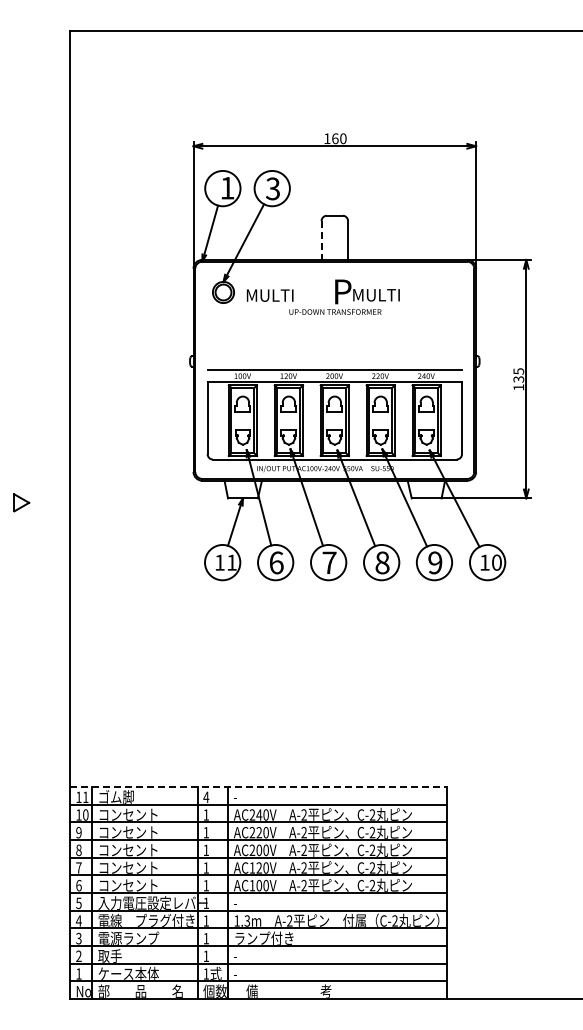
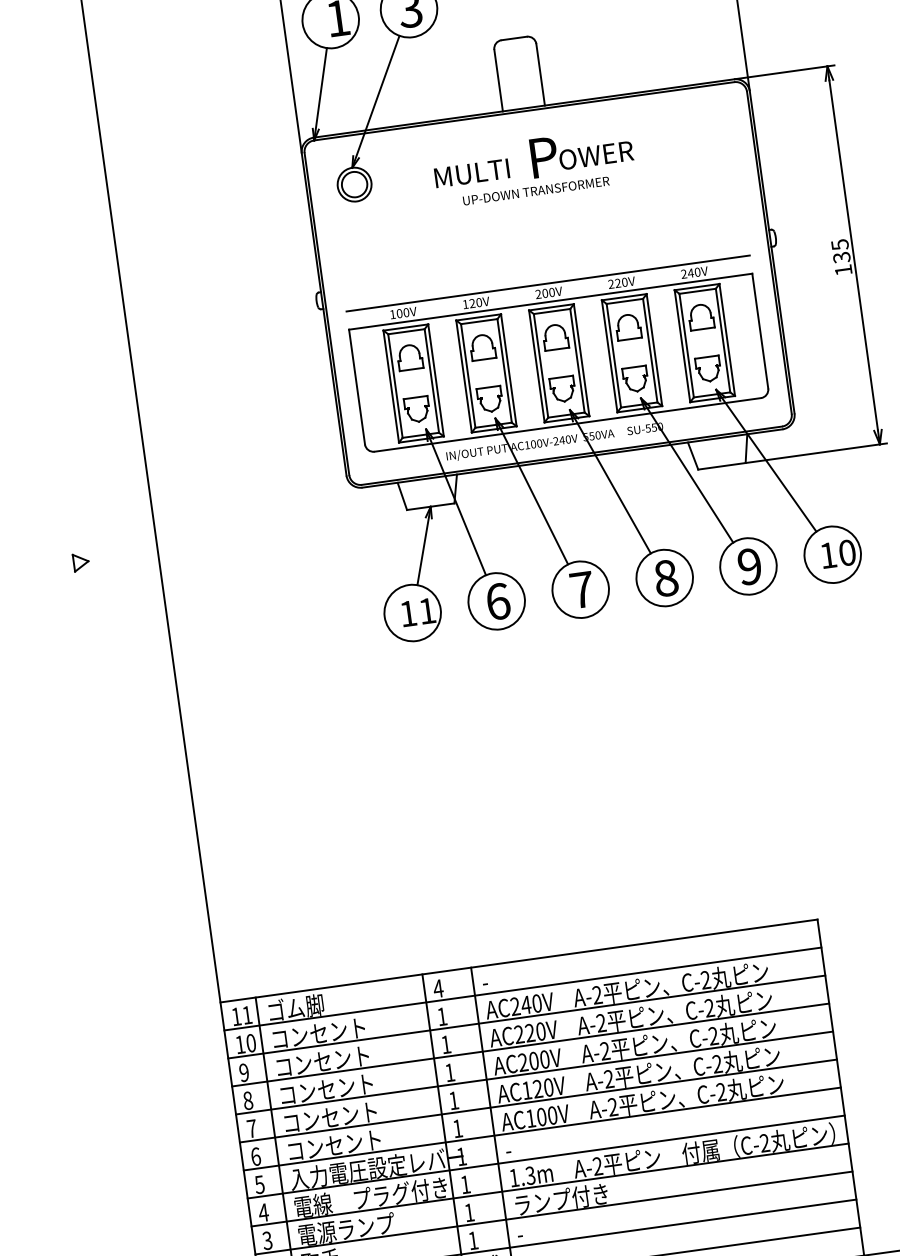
line: (321, 240) -> (498, 80), dashed -> solid
text: (375, 294) -> (595, 154), MULTI -> OWER
text: (269, 295) -> (470, 173), moved
part: (21, 502) -> (80, 561), size x0.62
line: (259, 787) -> (520, 961), dashed -> solid

